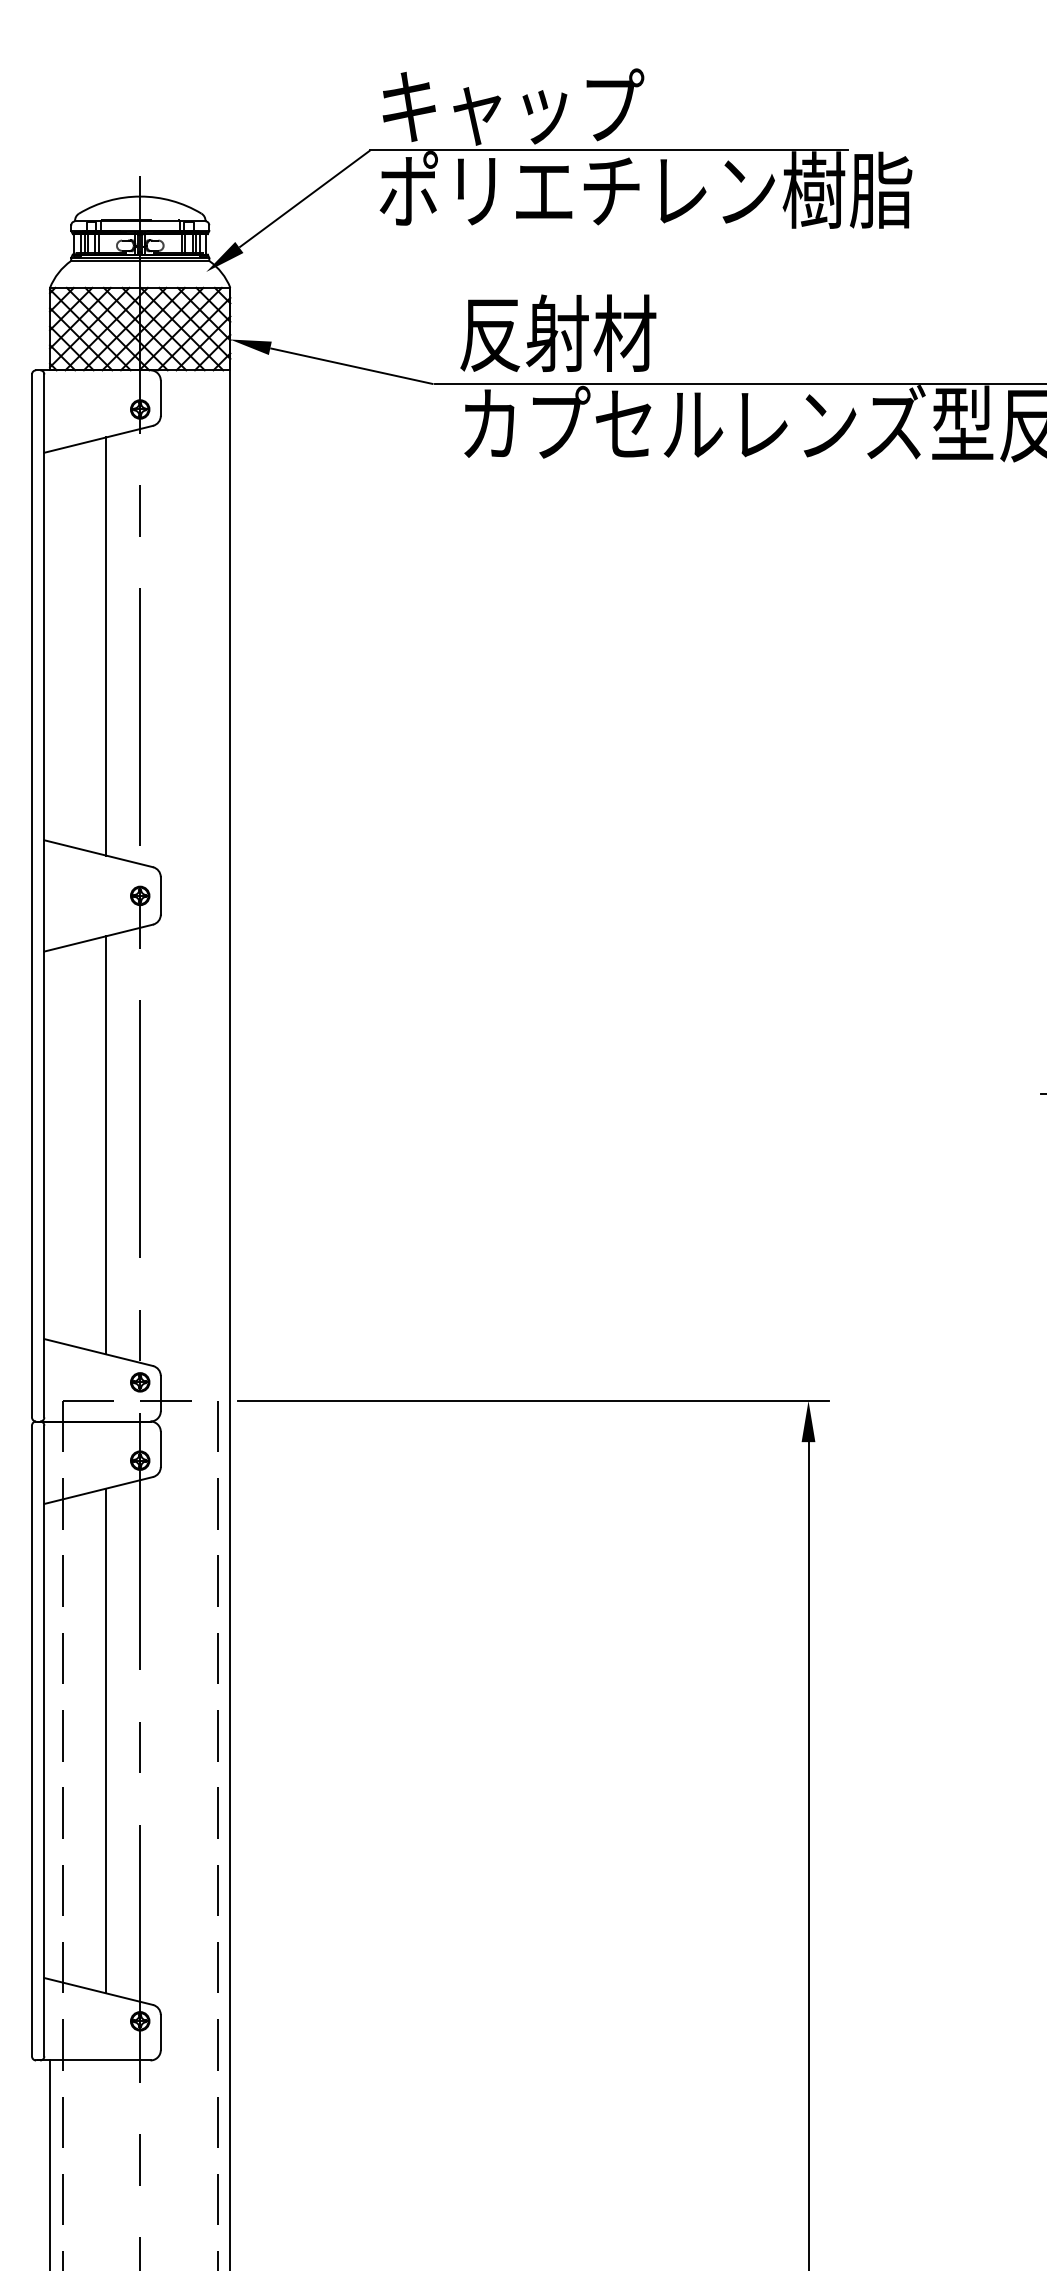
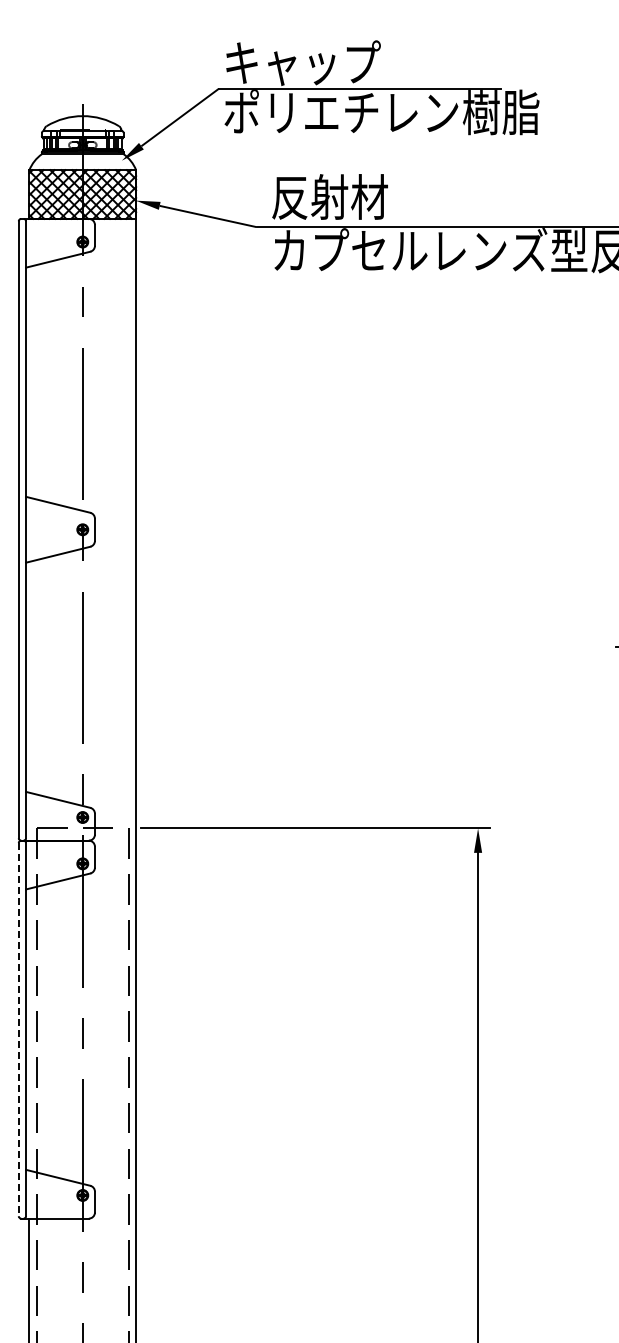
line: (105, 645) -> (62, 381), removed
line: (105, 1143) -> (62, 676), removed
line: (31, 1740) -> (18, 1029), solid -> dashed
line: (105, 1740) -> (62, 1029), removed

